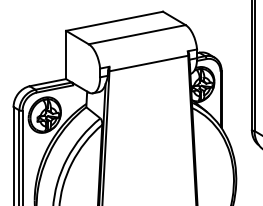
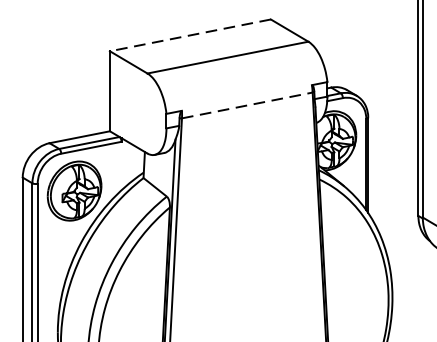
line: (114, 21) -> (190, 35), solid -> dashed
line: (149, 63) -> (248, 105), solid -> dashed

